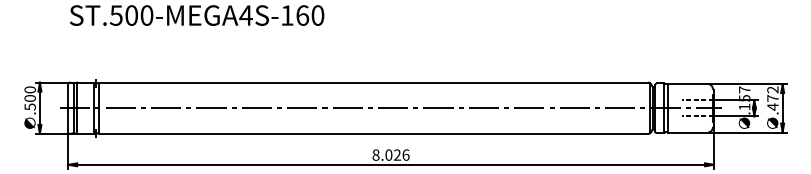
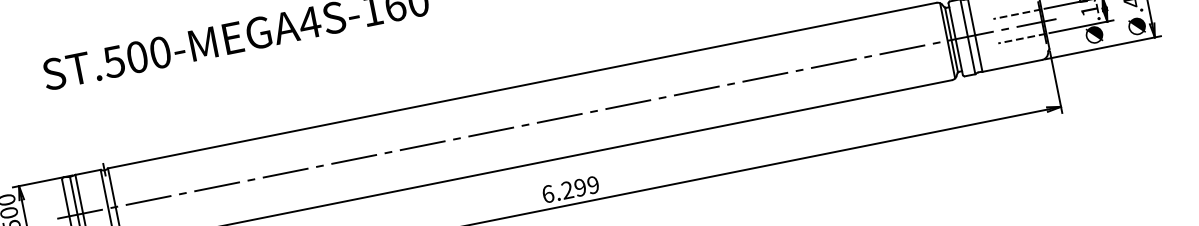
text: (390, 154) -> (569, 188), 8.026 -> 6.299

